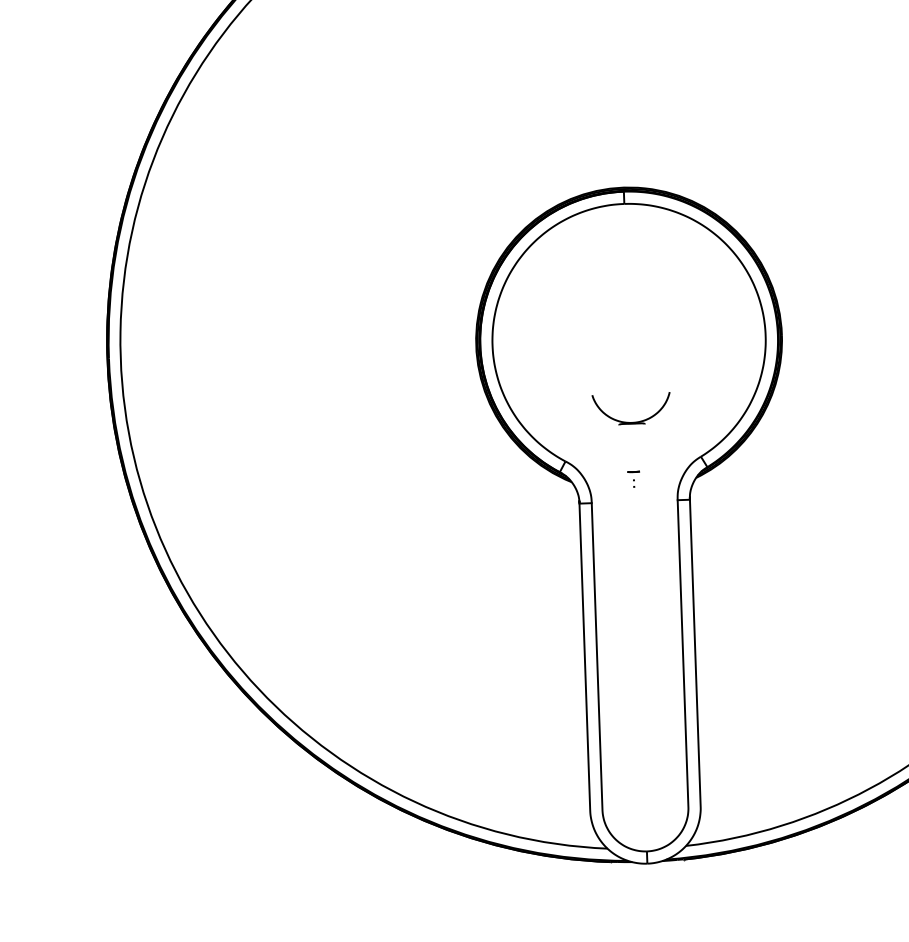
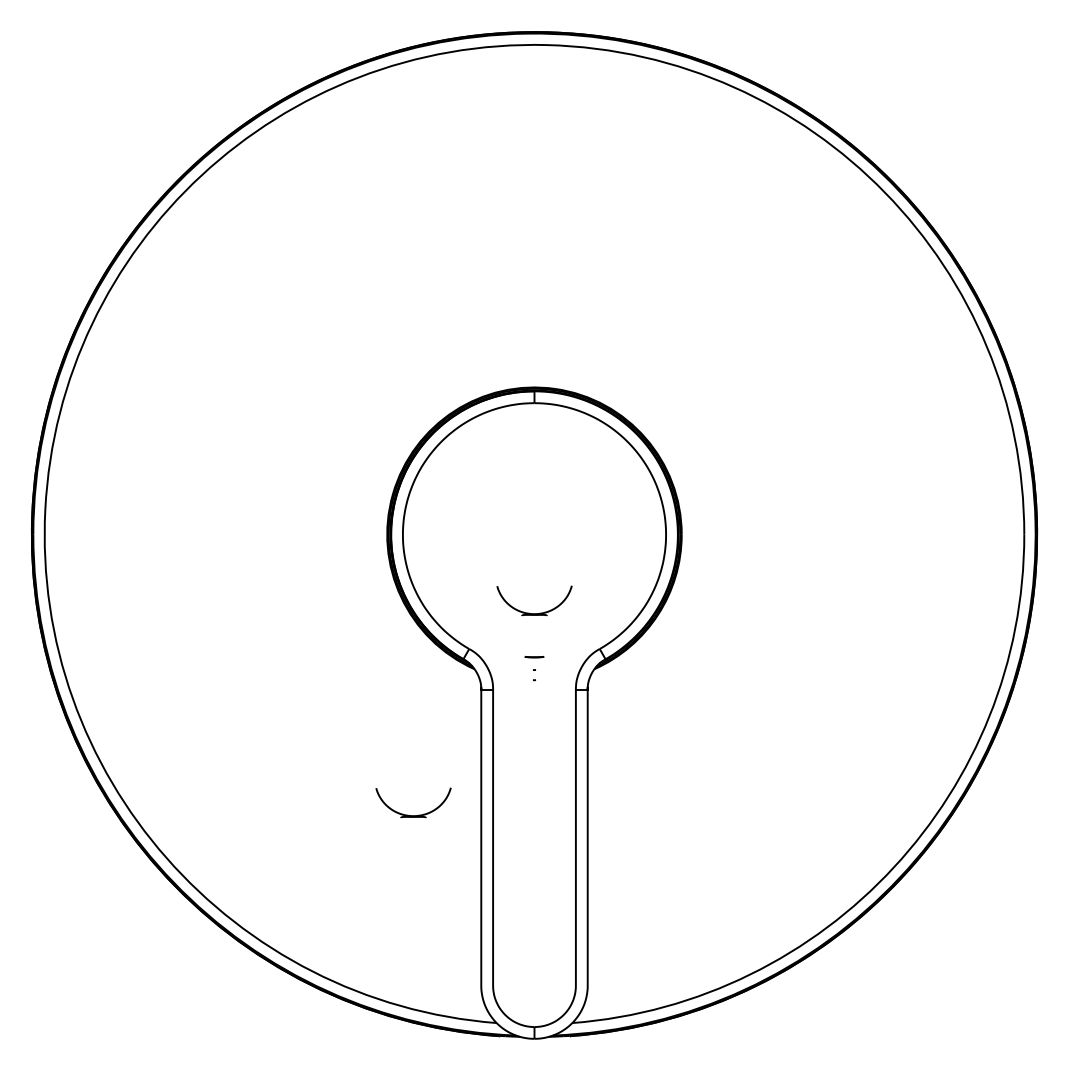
part: (633, 479) -> (534, 668), size x1.6
part: (508, 635) -> (408, 814), added

